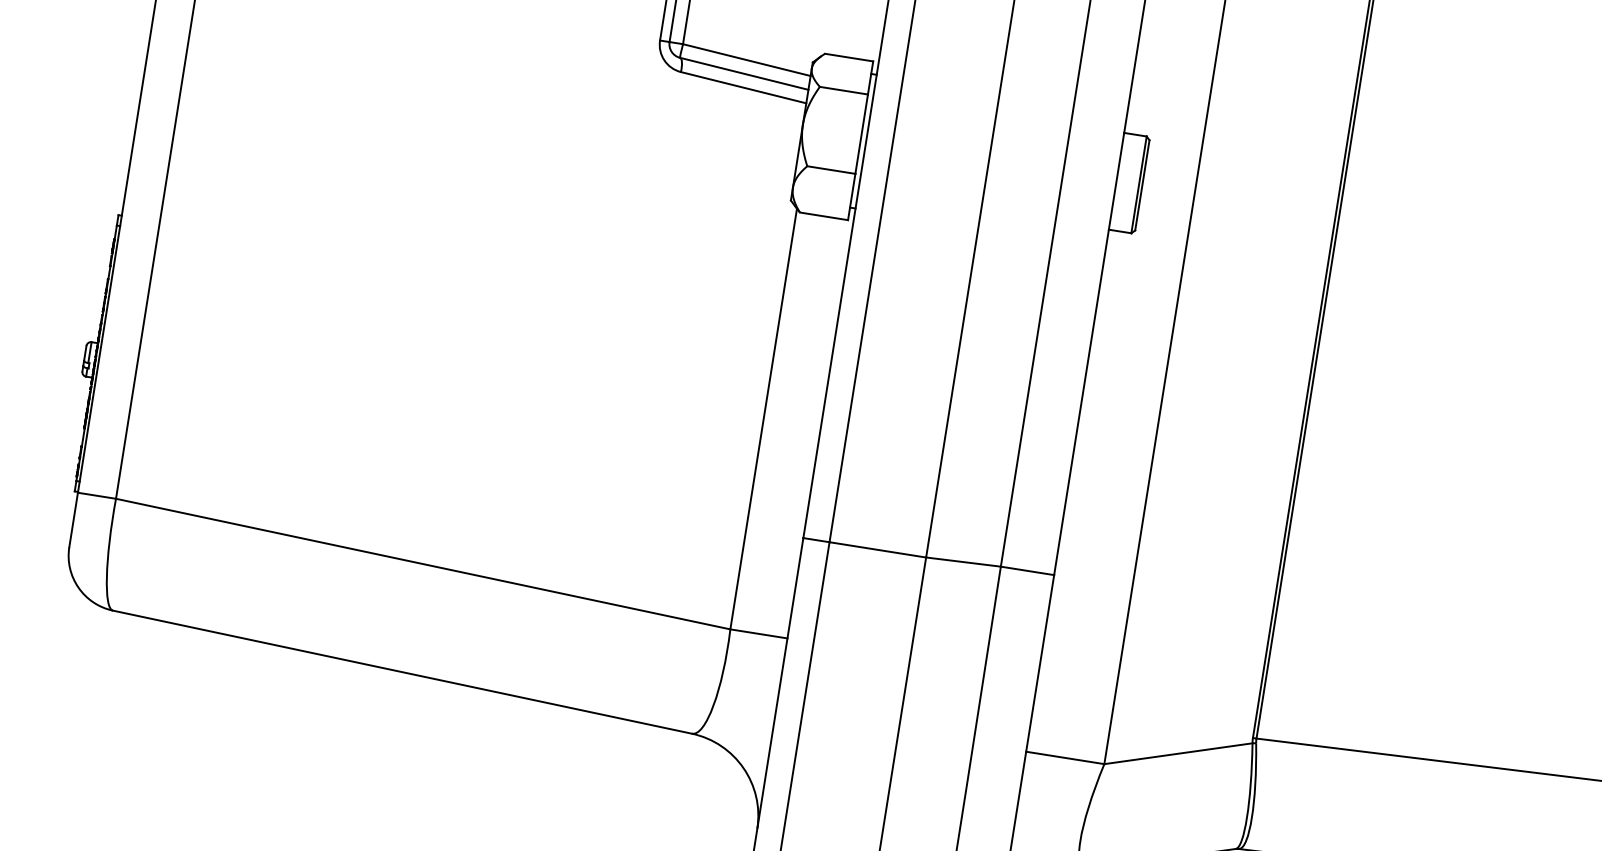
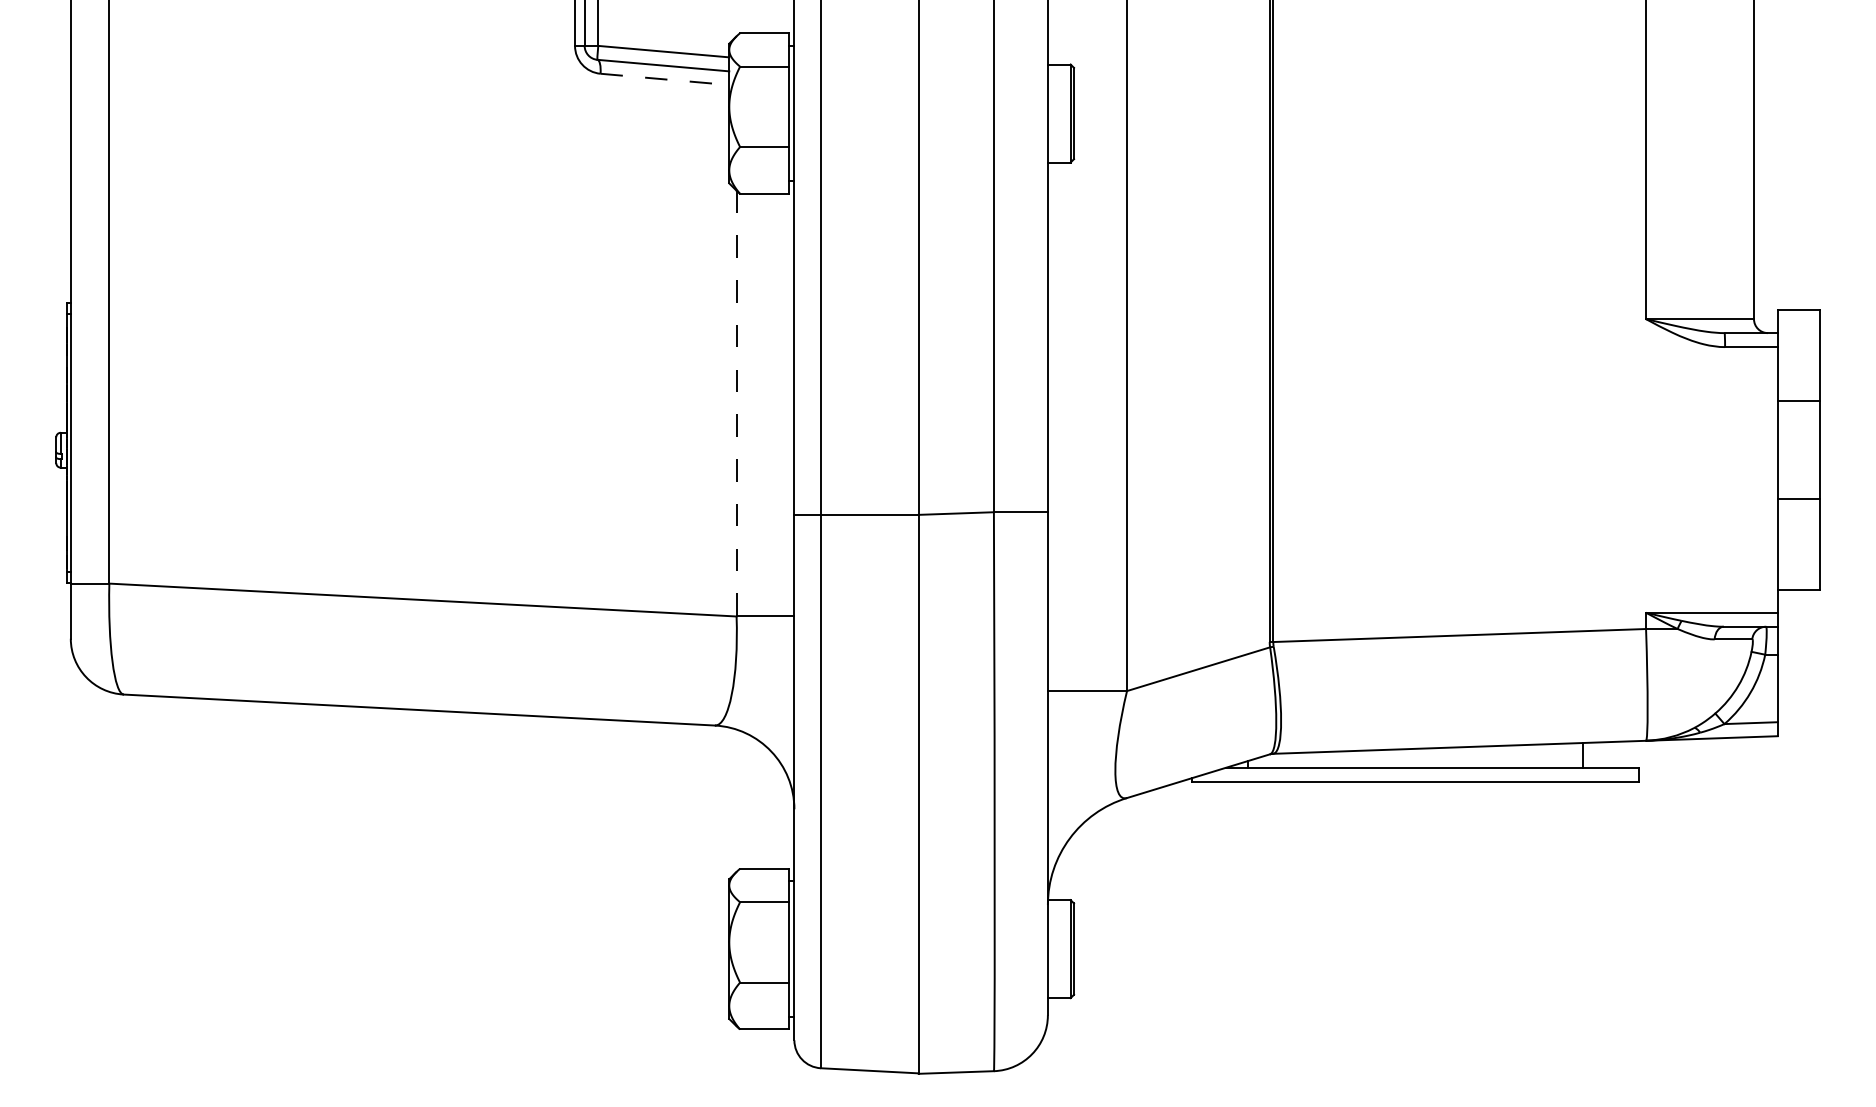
line: (743, 87) -> (664, 79), solid -> dashed
line: (763, 419) -> (736, 403), solid -> dashed

